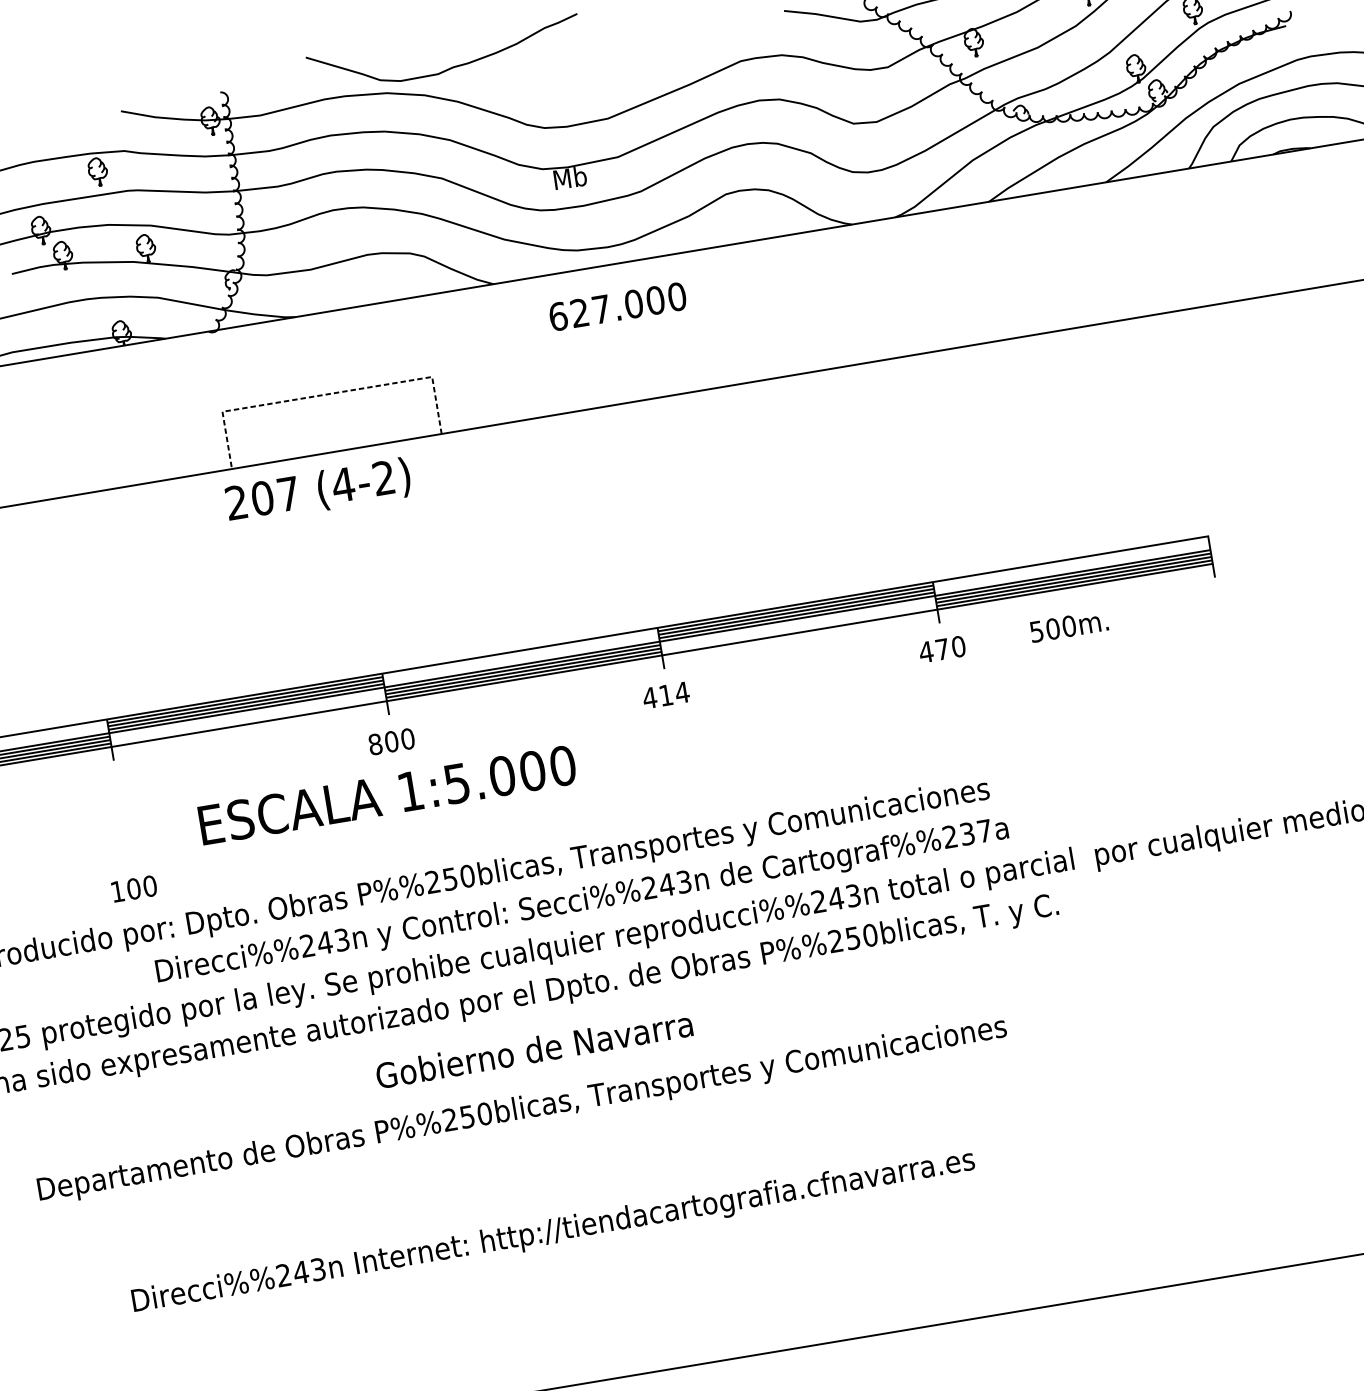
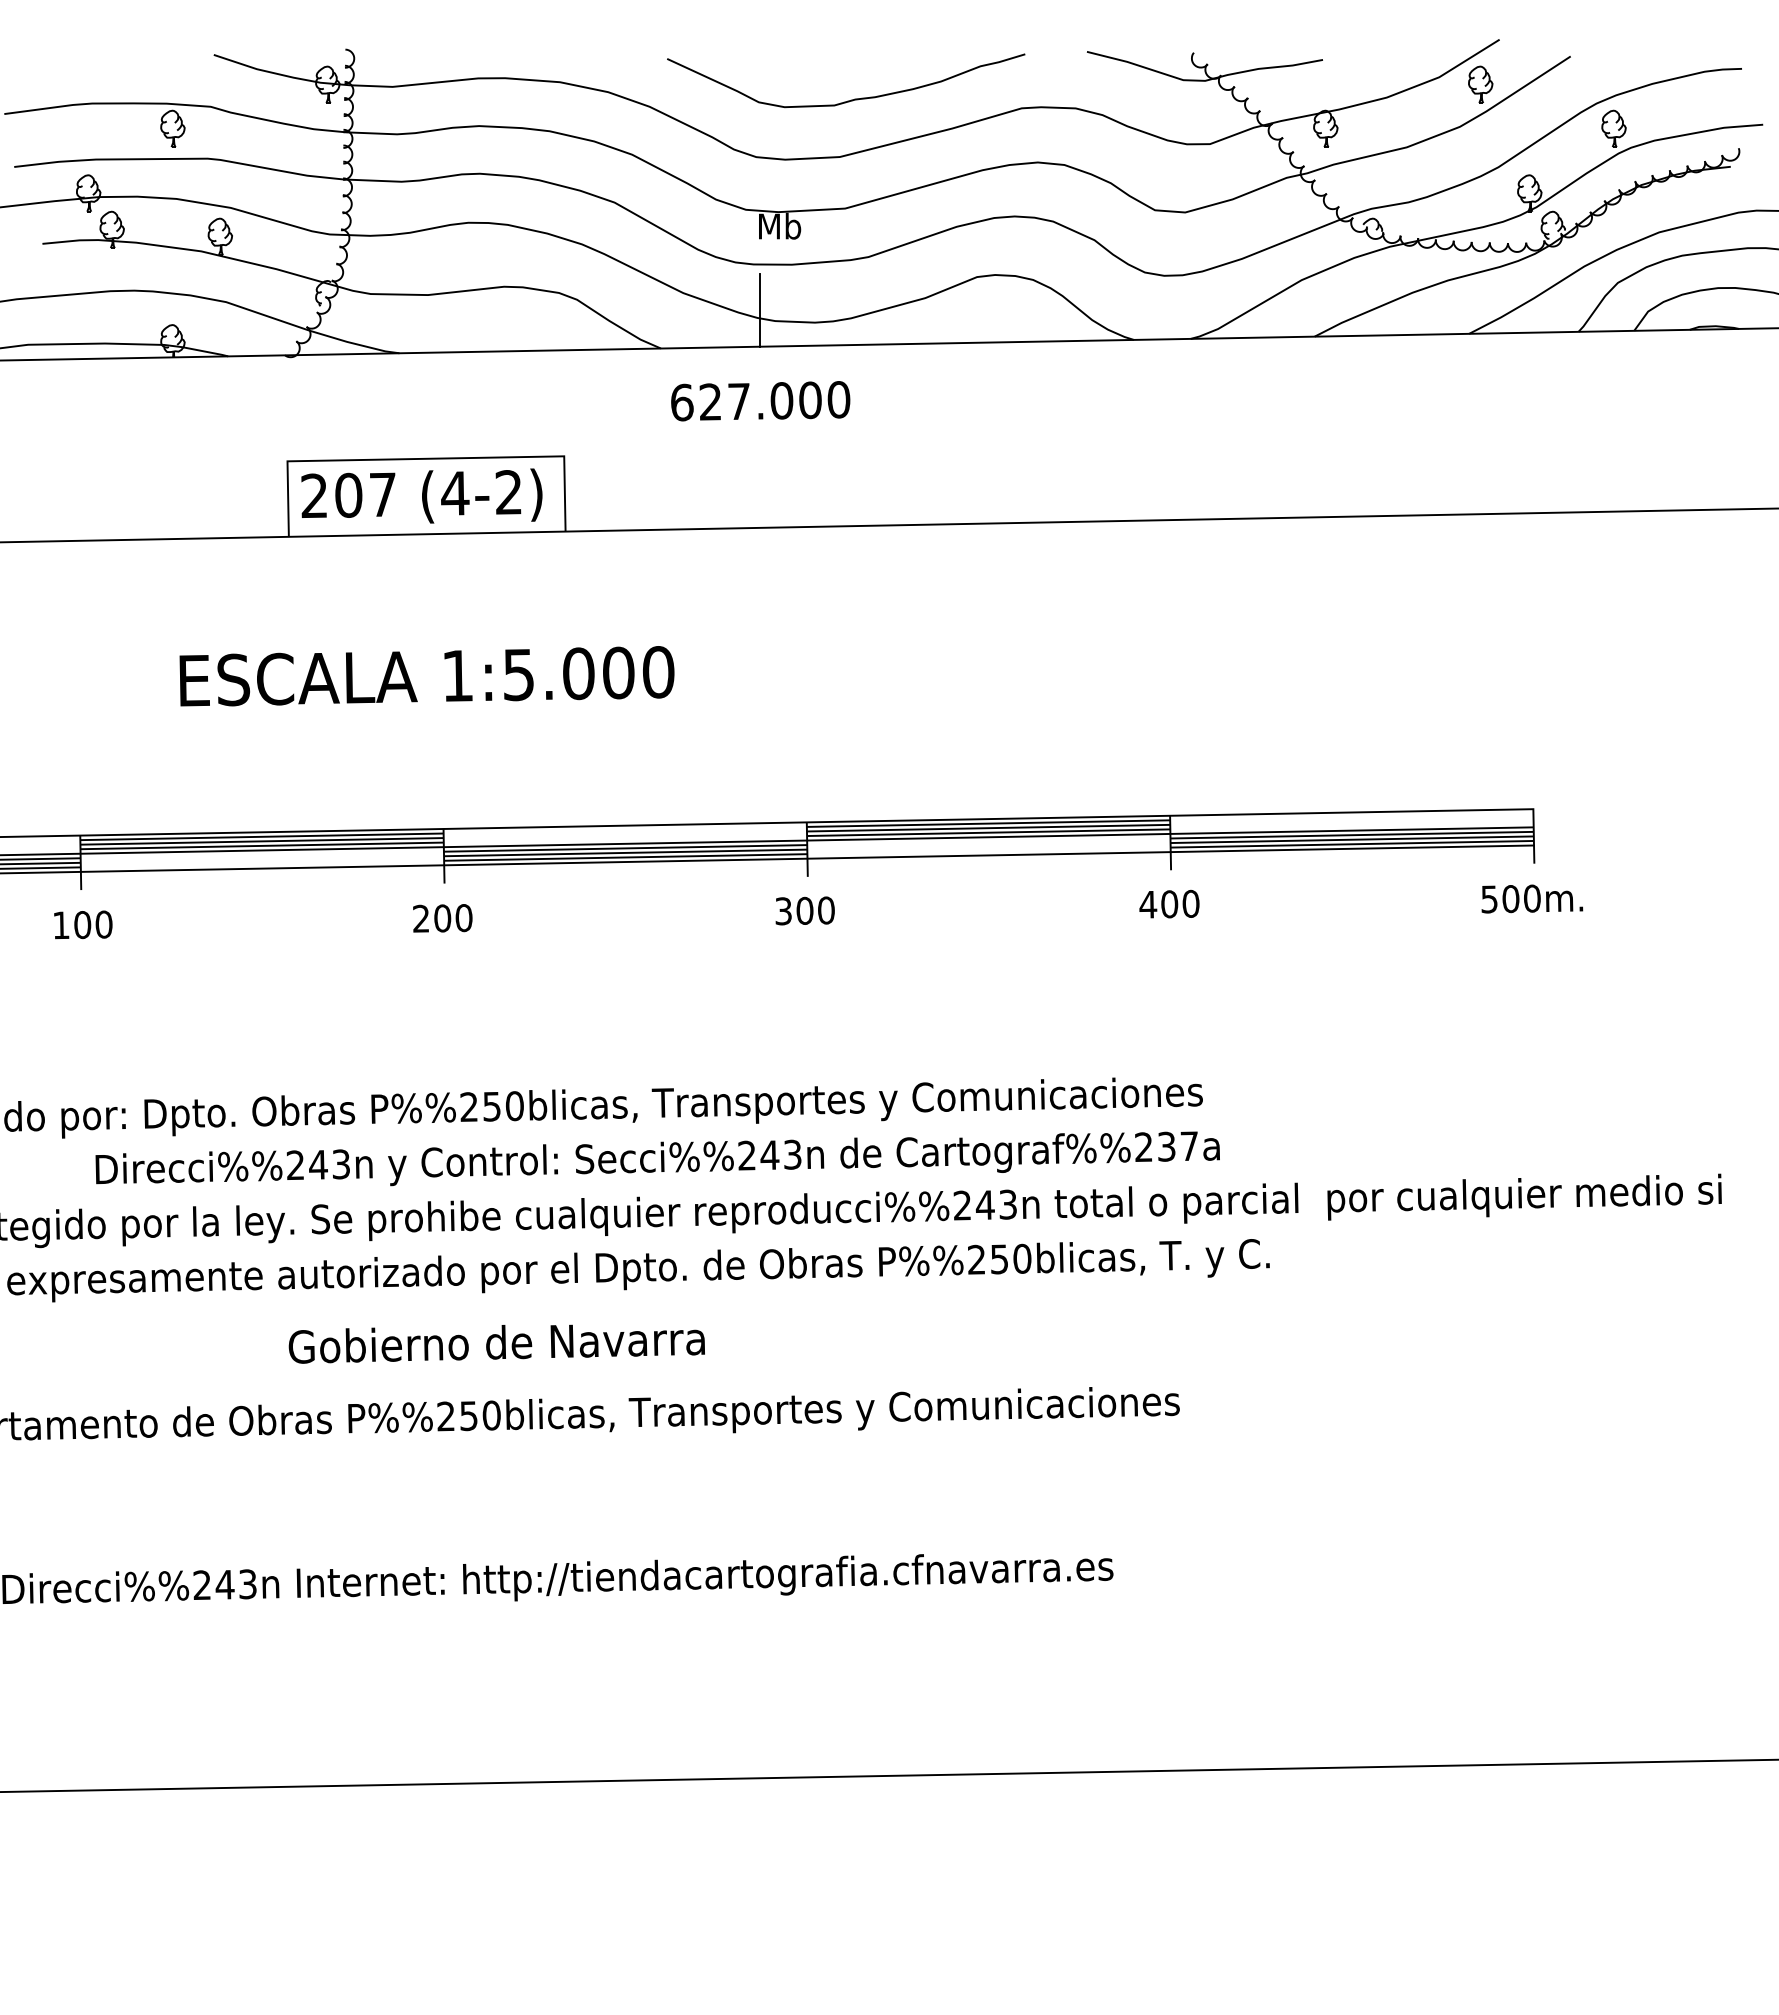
curve: (450, 67) -> (851, 99), moved
line: (564, 244) -> (760, 310), added
text: (617, 306) -> (760, 401), moved
line: (327, 394) -> (425, 458), dashed -> solid
text: (317, 490) -> (421, 495), moved
text: (1069, 626) -> (1532, 898), moved
text: (942, 649) -> (1169, 904), 470 -> 400
text: (665, 695) -> (804, 910), 414 -> 300
text: (375, 744) -> (421, 918), 800 -> 200
text: (387, 795) -> (426, 676), moved
text: (134, 888) -> (83, 924), moved
text: (534, 1050) -> (496, 1343), moved

